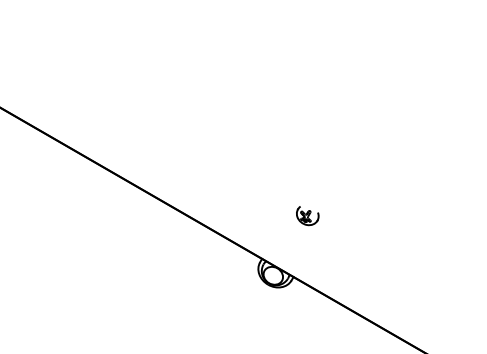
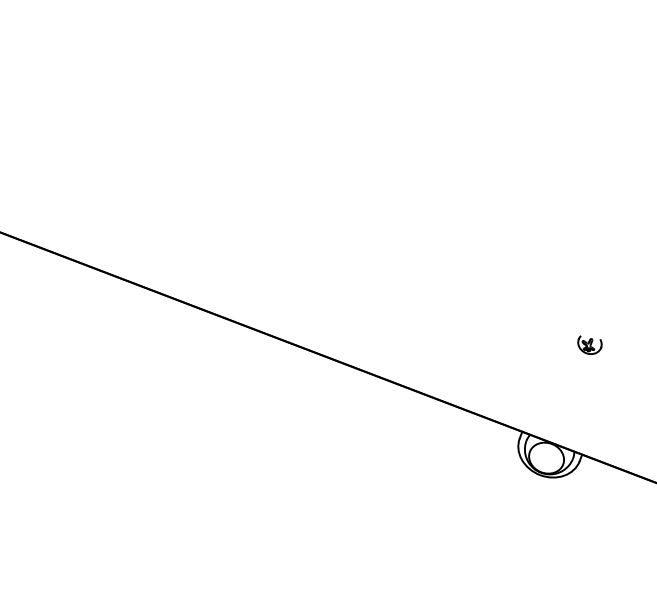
part: (307, 216) -> (589, 345), size x0.6

